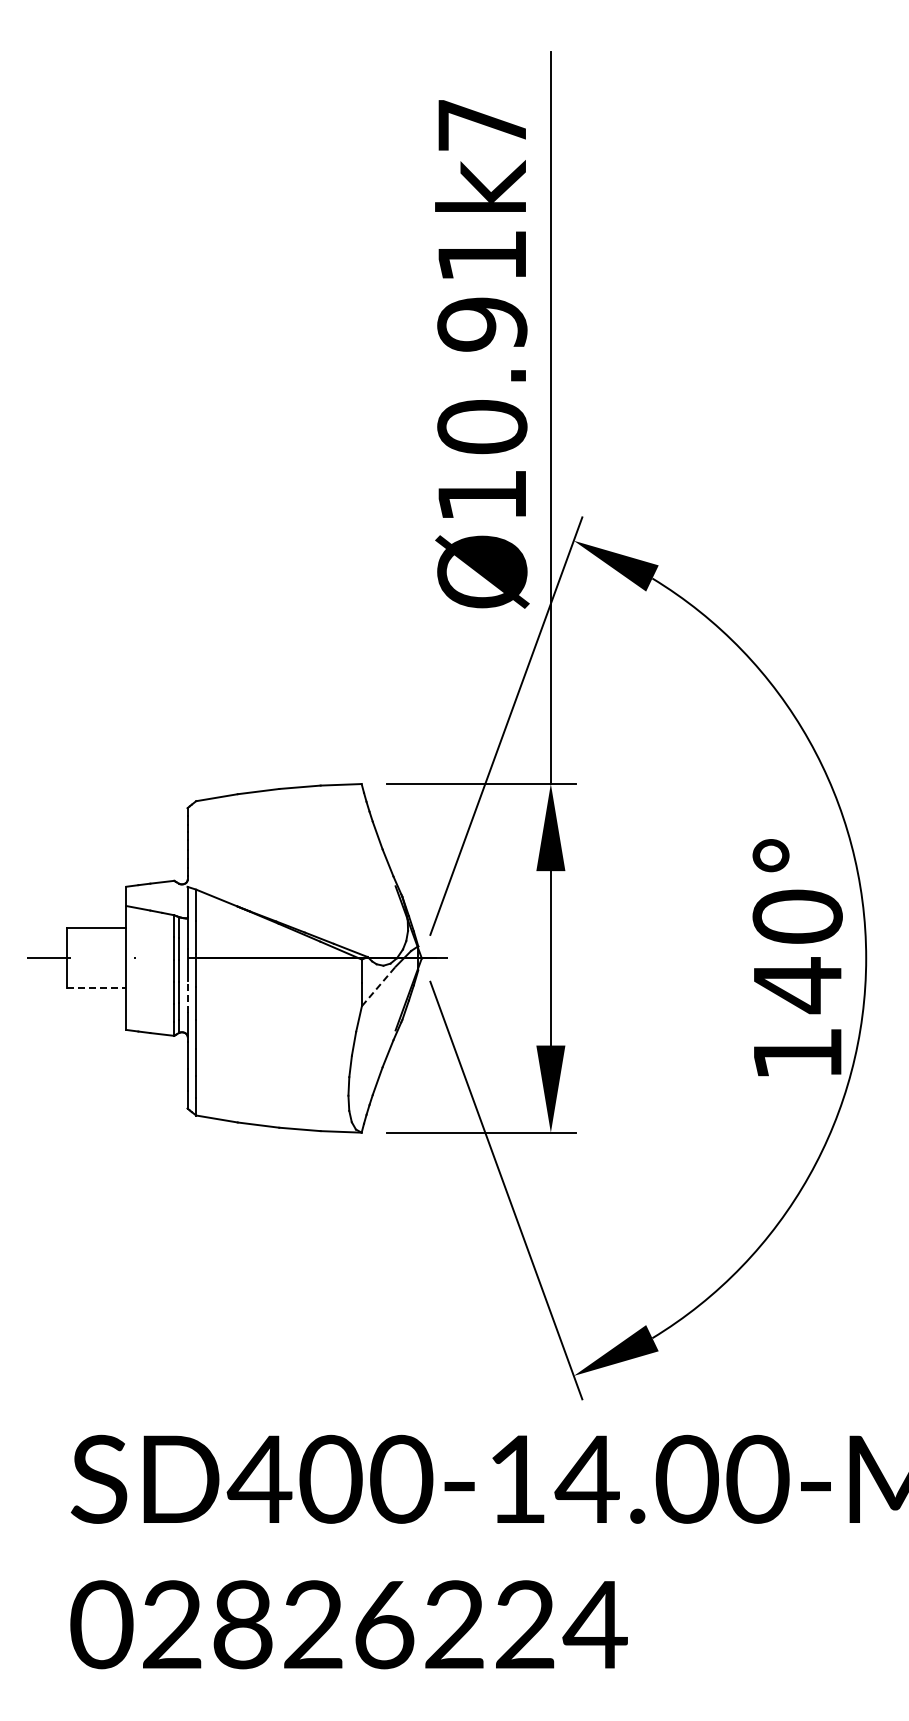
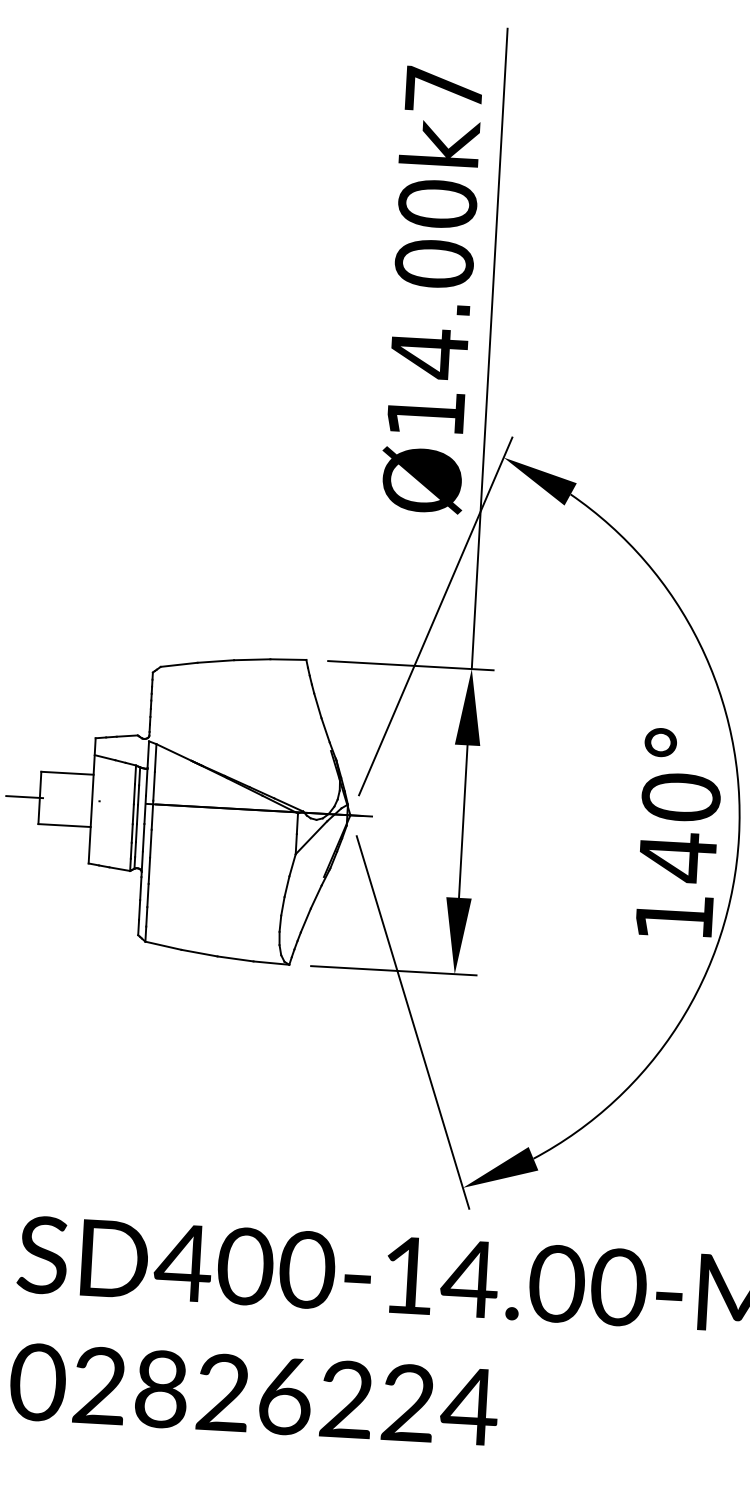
text: (482, 341) -> (433, 278), Ø10.91k7 -> Ø14.00k7
line: (379, 986) -> (312, 837), dashed -> solid
line: (96, 988) -> (64, 825), dashed -> solid
line: (187, 997) -> (143, 838), dashed -> solid

